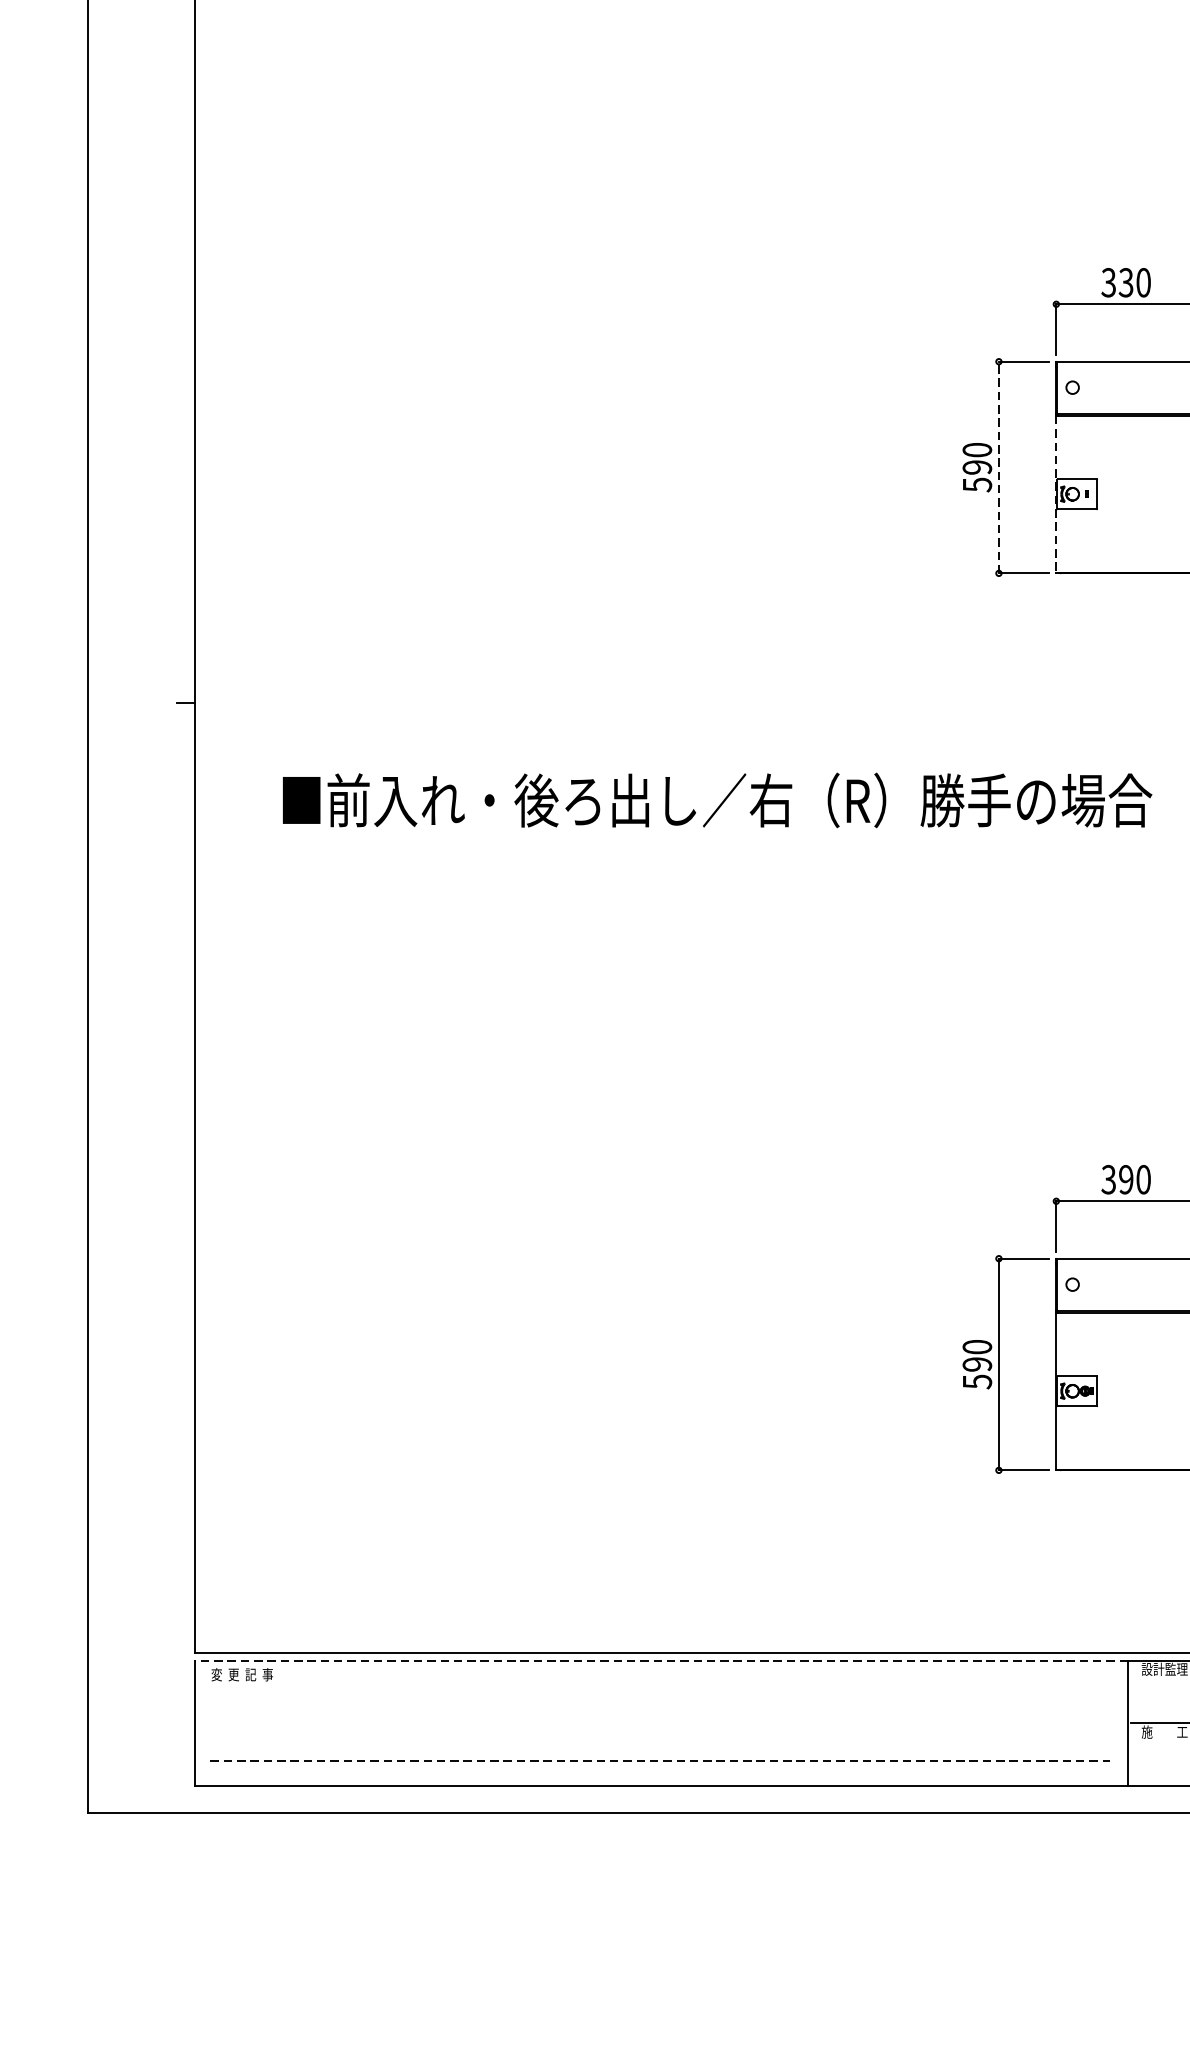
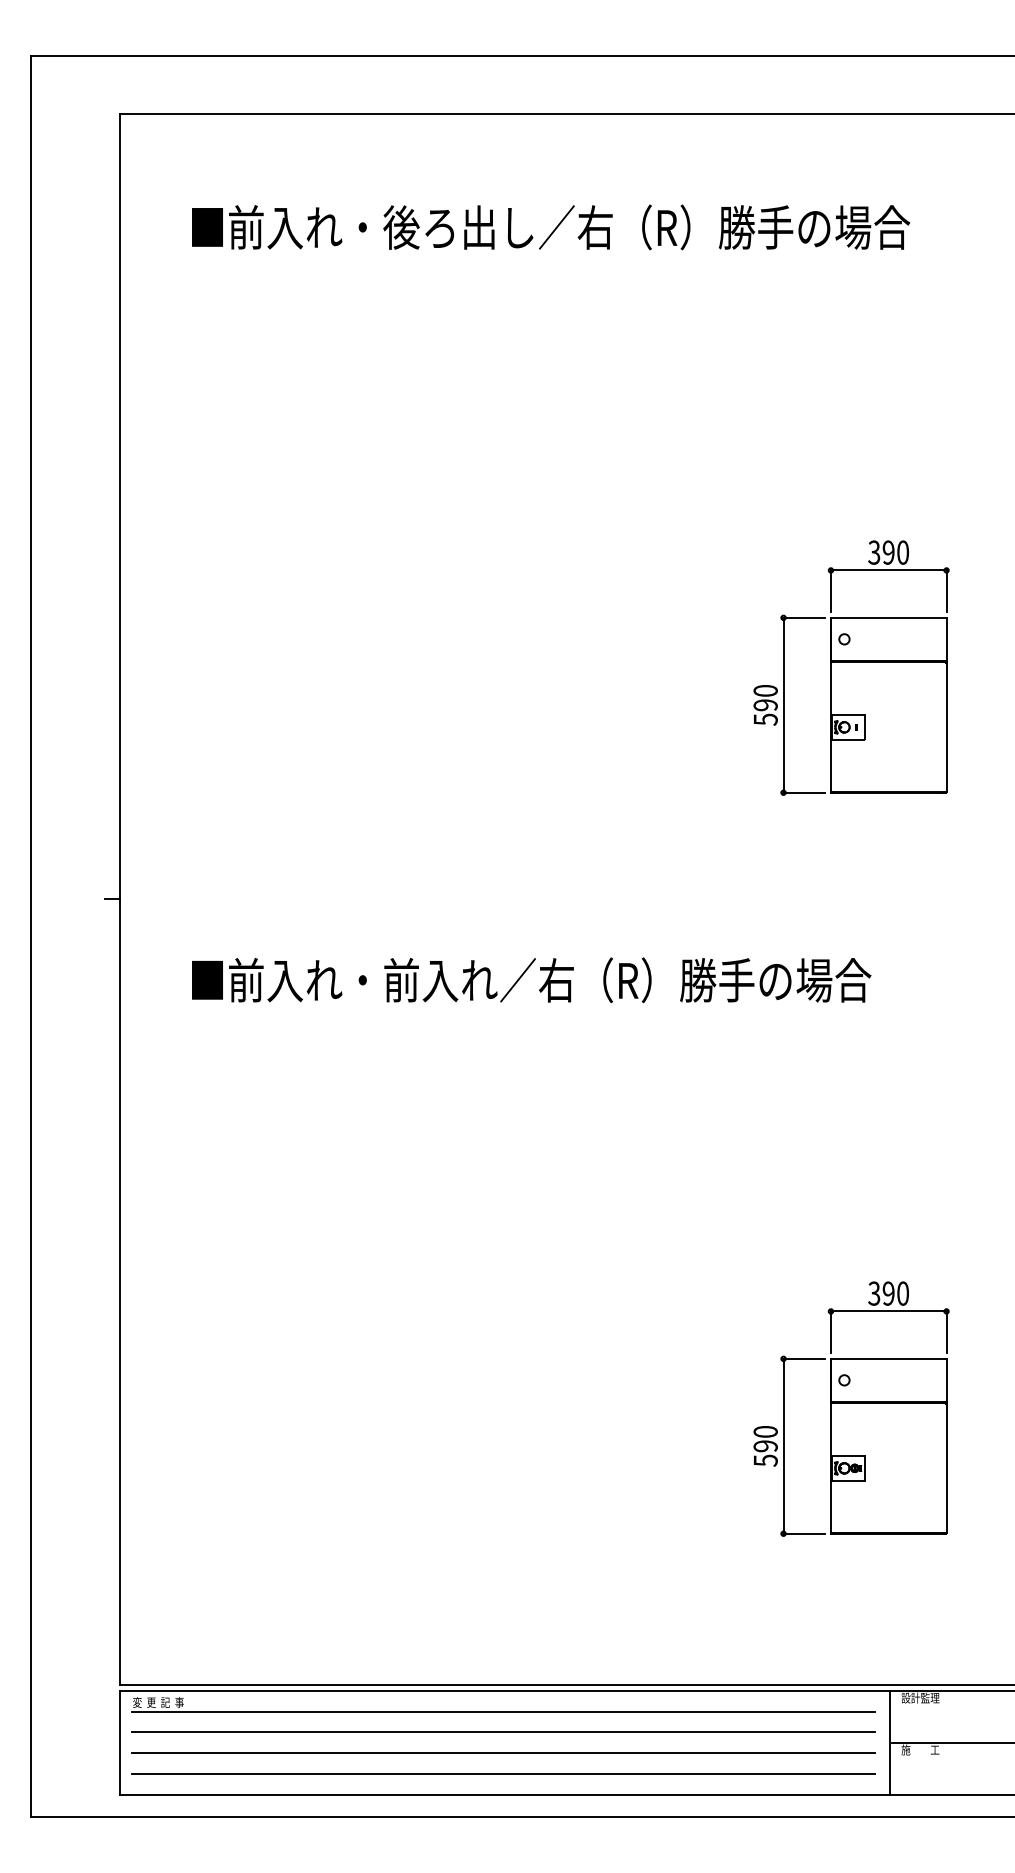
text: (1125, 282) -> (888, 552), 330 -> 390
line: (998, 466) -> (783, 704), dashed -> solid
line: (1055, 494) -> (830, 727), dashed -> solid
text: (833, 800) -> (646, 980), ■前入れ・後ろ出し／右（R）勝手の場合 -> ■前入れ・前入れ／右（R）勝手の場合
line: (661, 1660) -> (504, 1690), dashed -> solid
line: (659, 1685) -> (503, 1711), added
line: (659, 1710) -> (503, 1732), added
line: (659, 1736) -> (503, 1753), added
line: (659, 1760) -> (503, 1773), dashed -> solid

